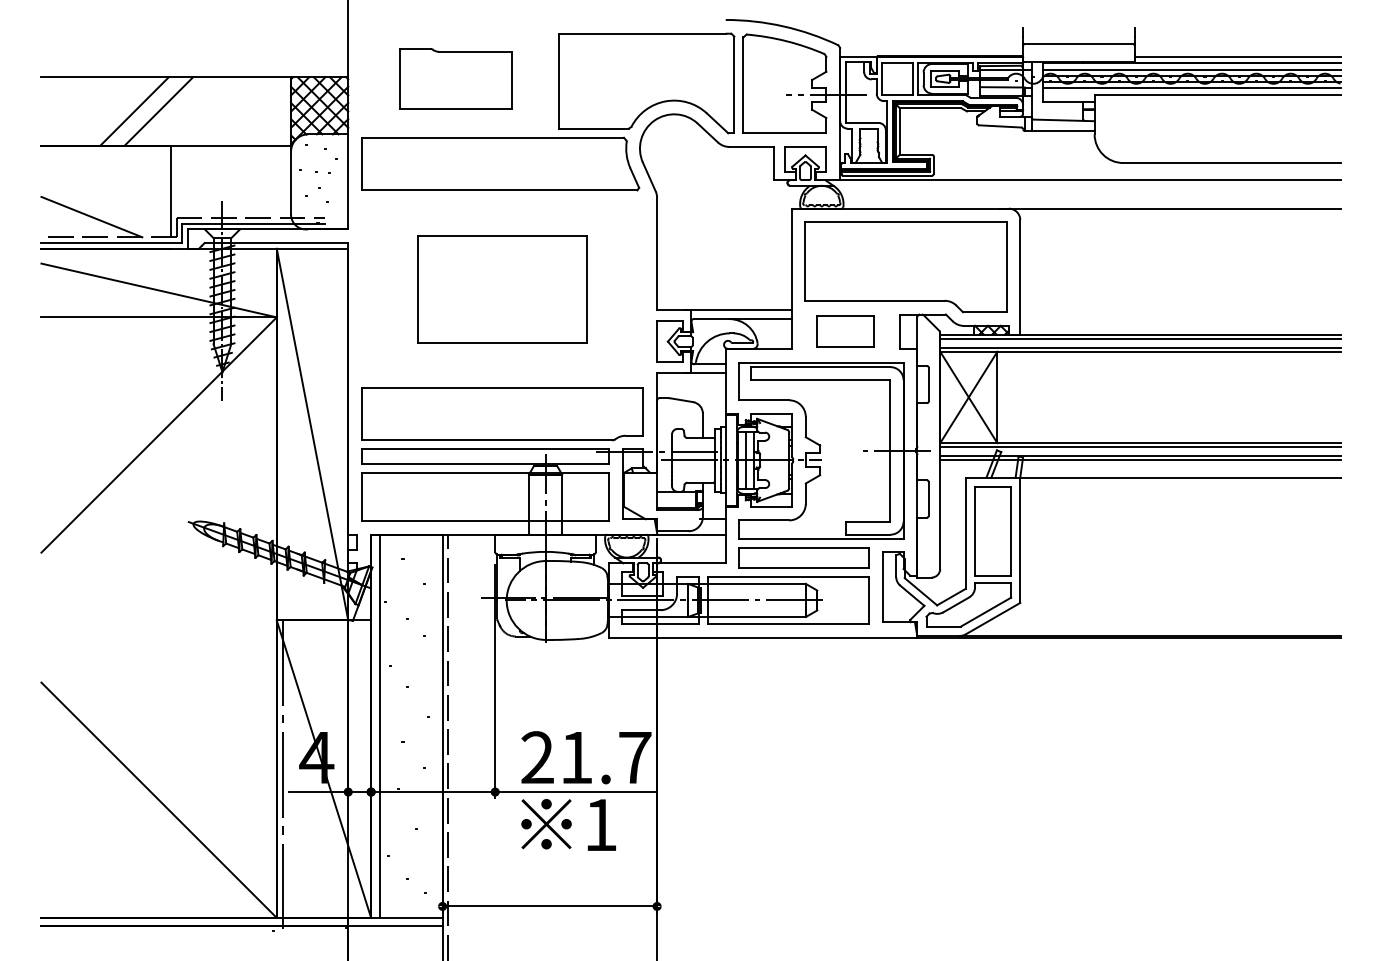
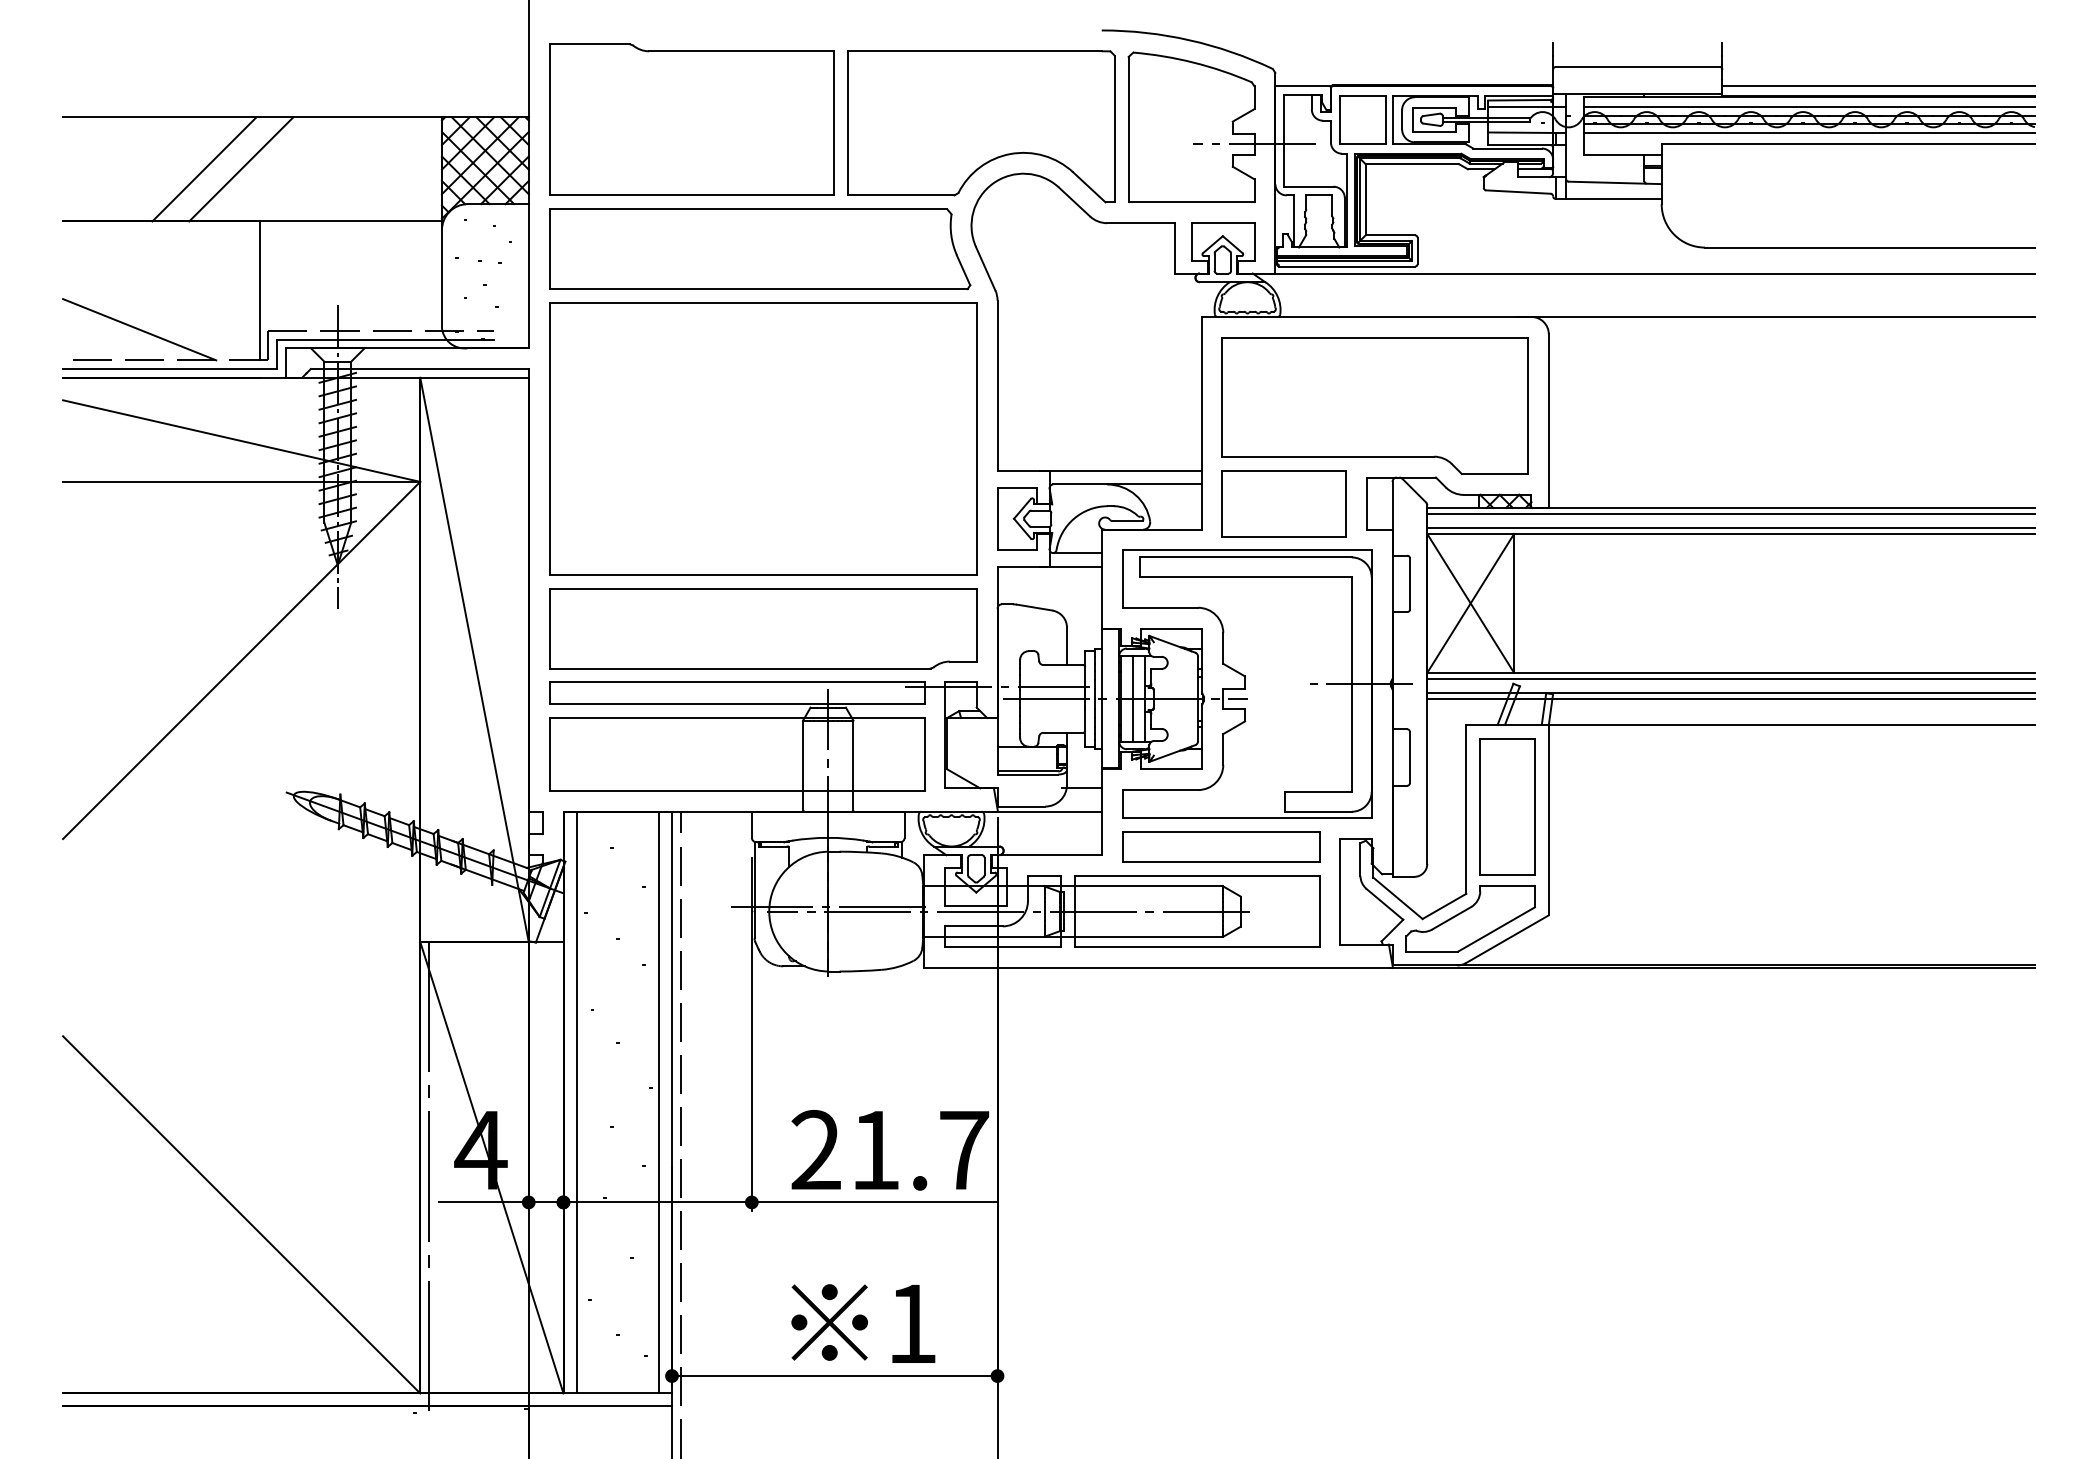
part: (455, 78) -> (691, 119), size x1.67
part: (502, 289) -> (762, 439), size x1.67
part: (845, 331) -> (1283, 503), size x1.43
line: (434, 725) -> (659, 1101), added
text: (568, 824) -> (863, 1322), moved

